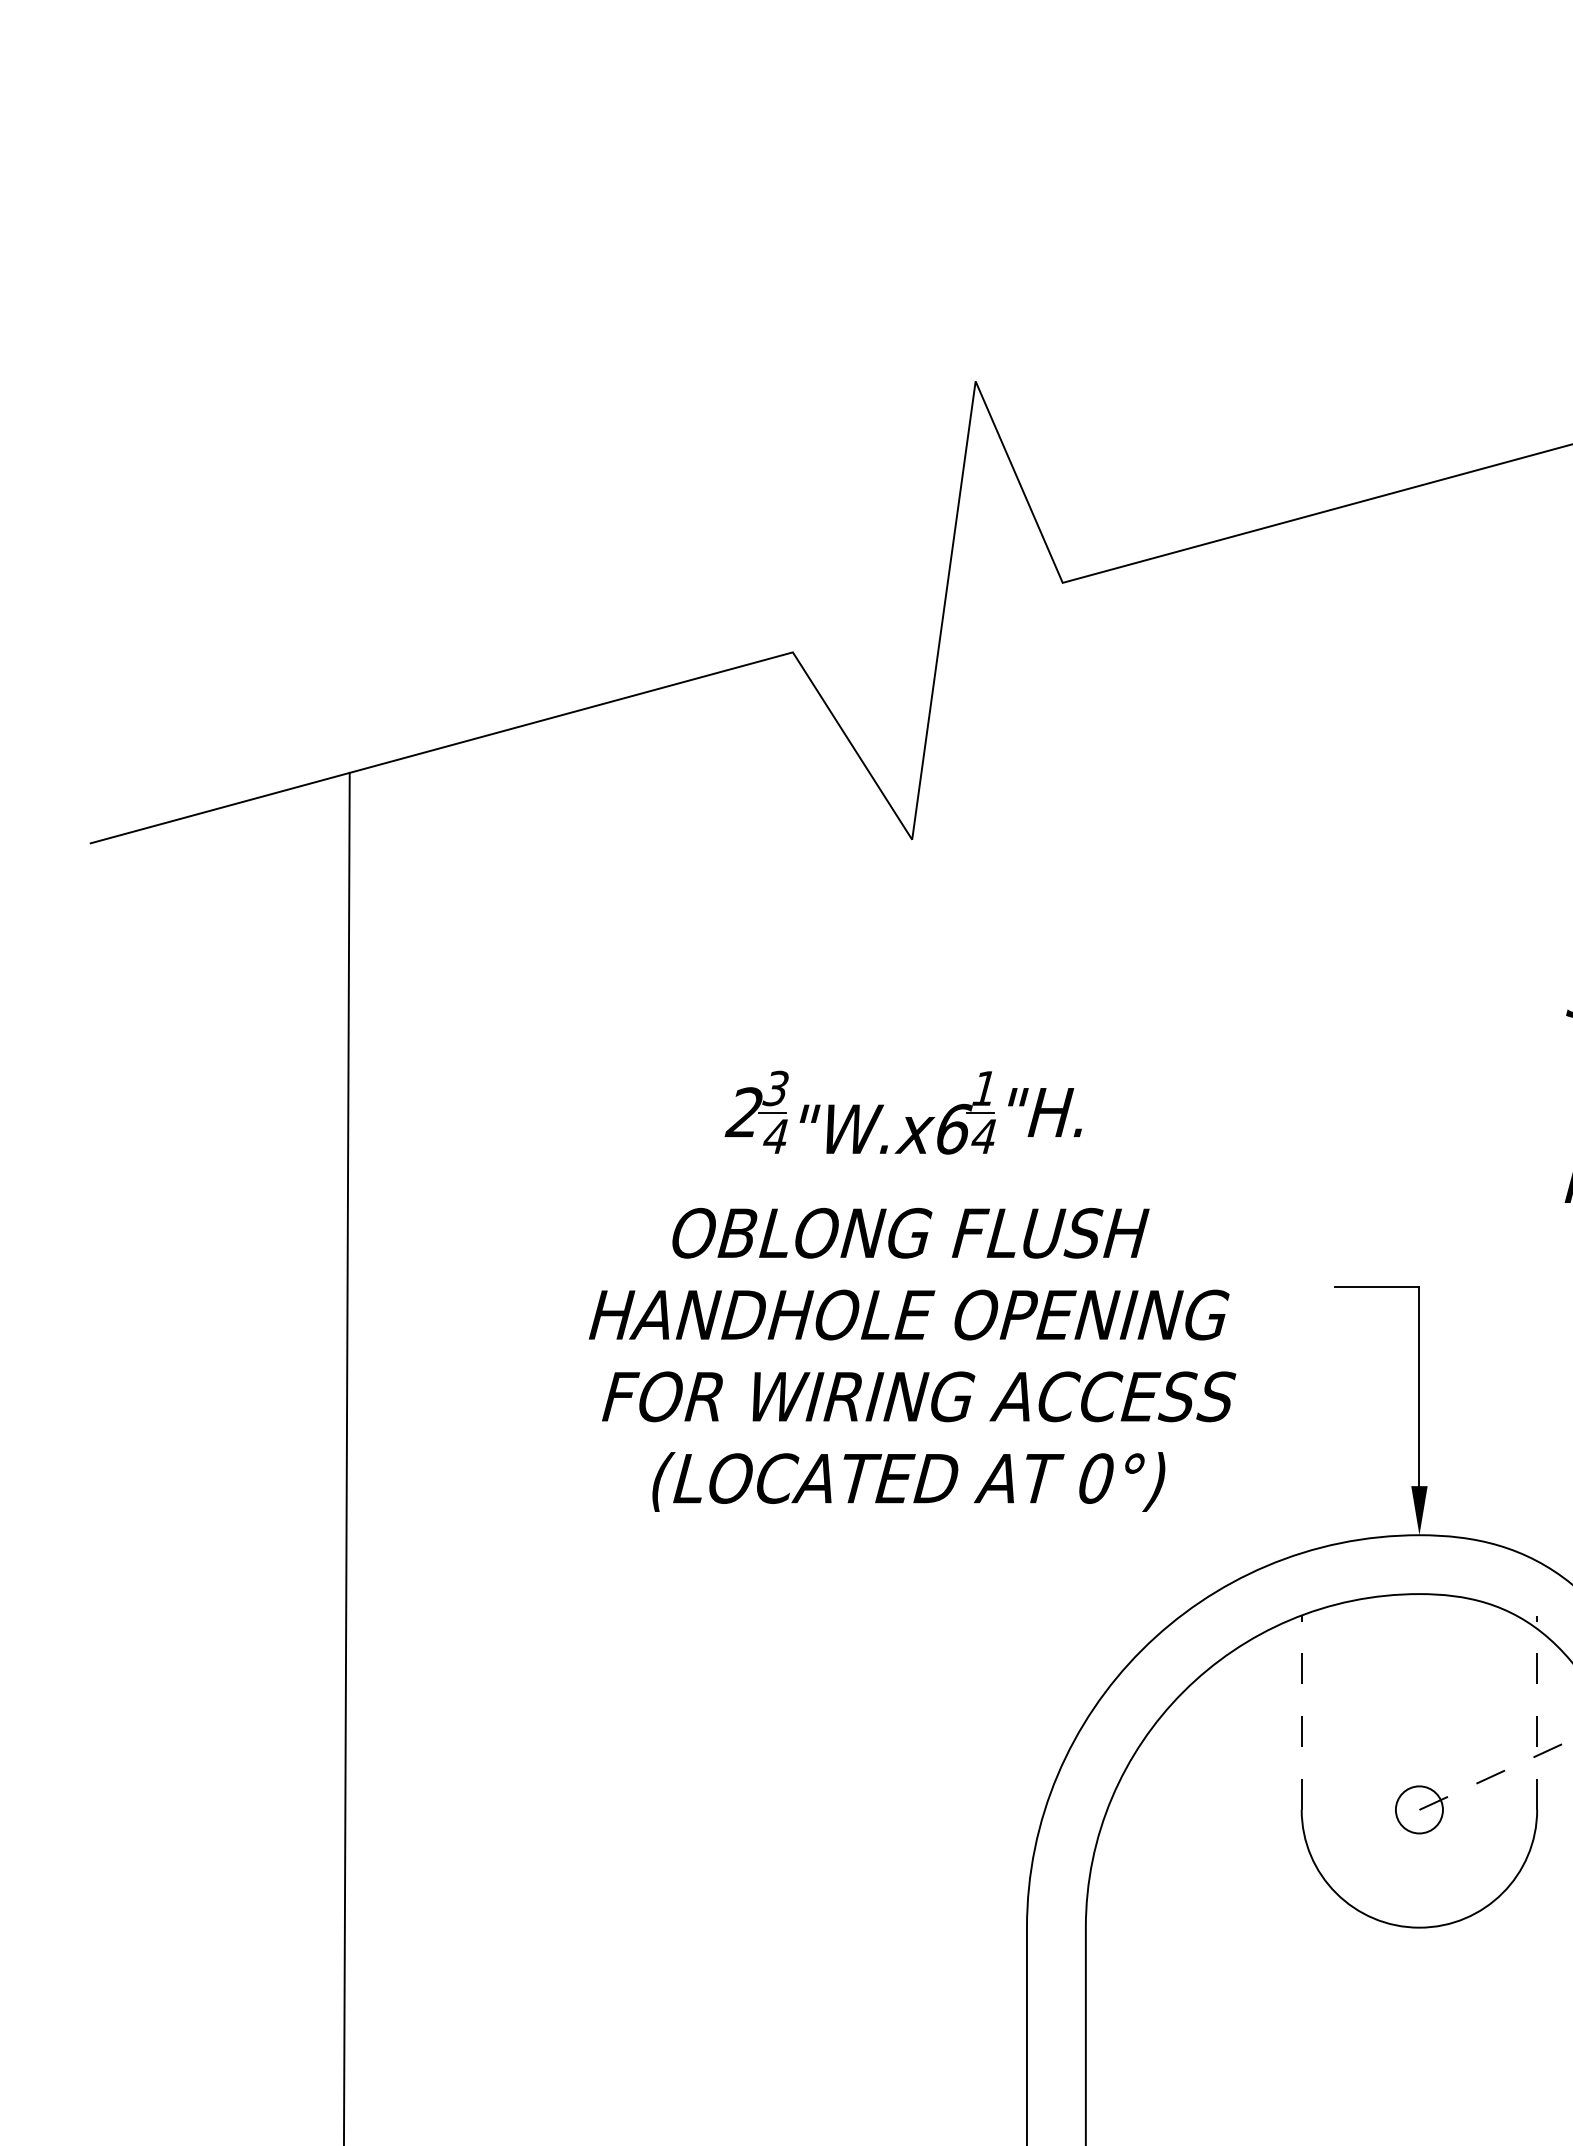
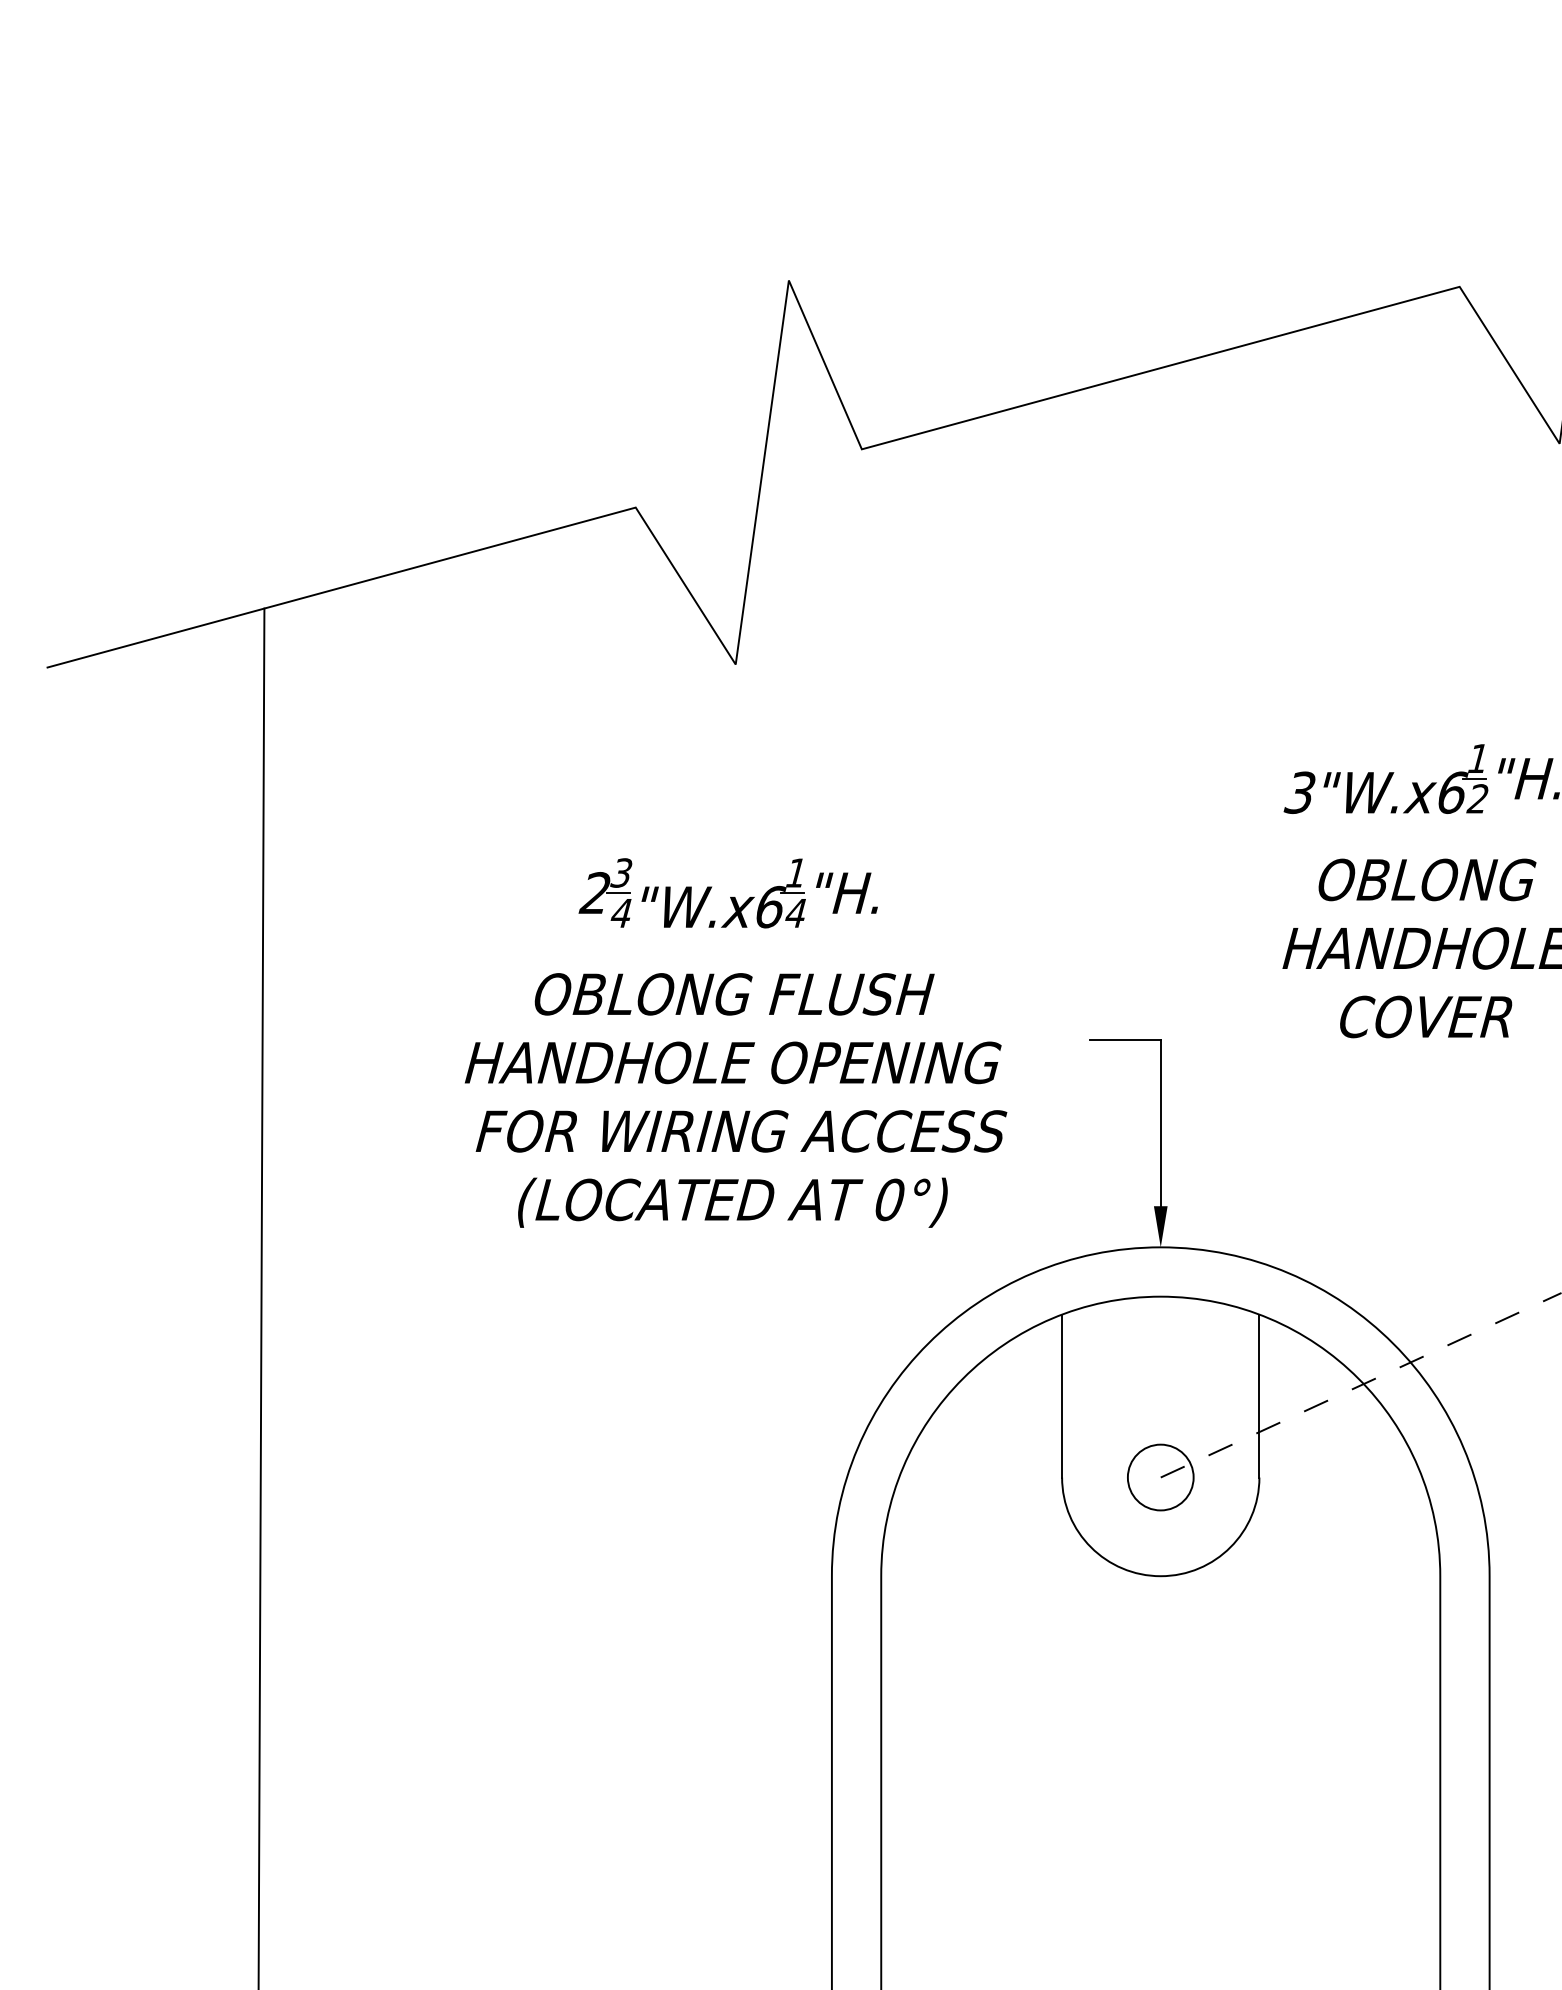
line: (1302, 1712) -> (1062, 1395), dashed -> solid
line: (1537, 1712) -> (1259, 1395), dashed -> solid
circle: (1419, 1809) -> (1160, 1477), size x1.67

